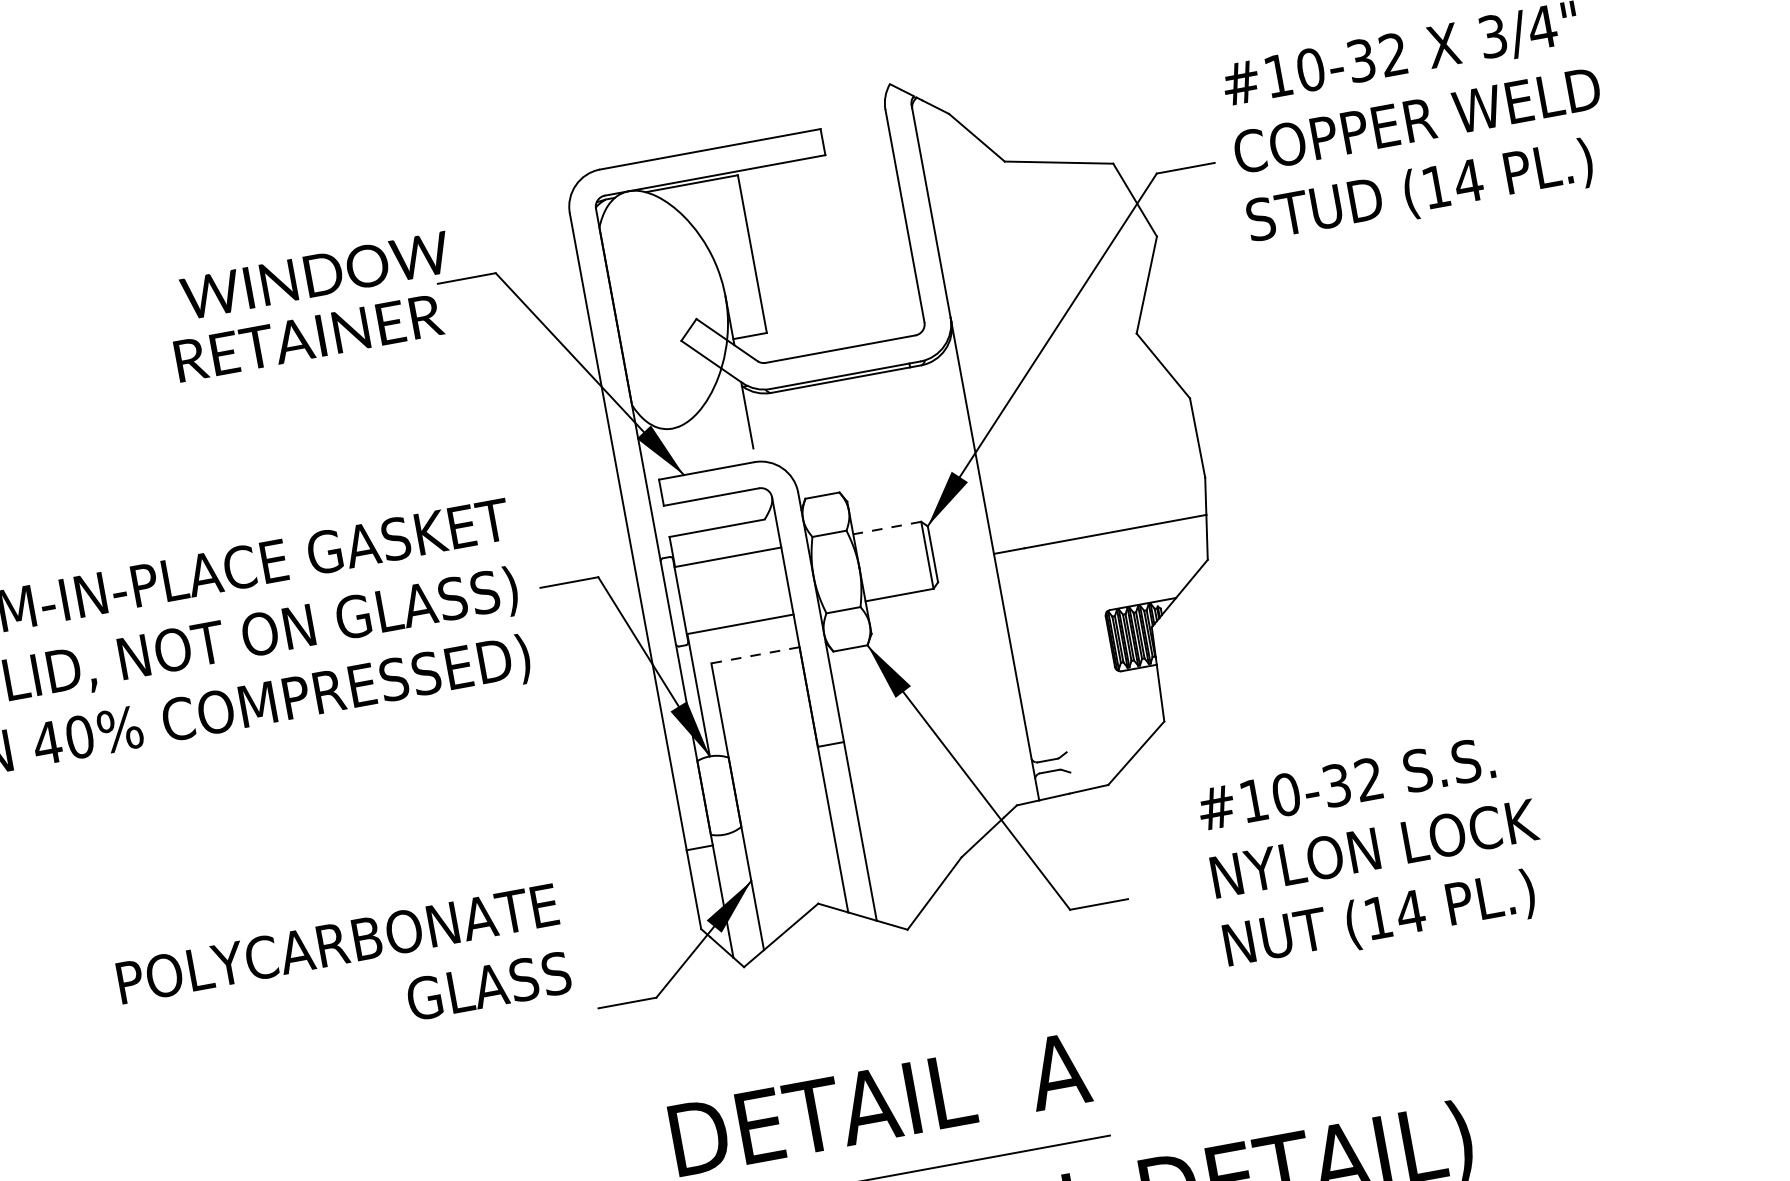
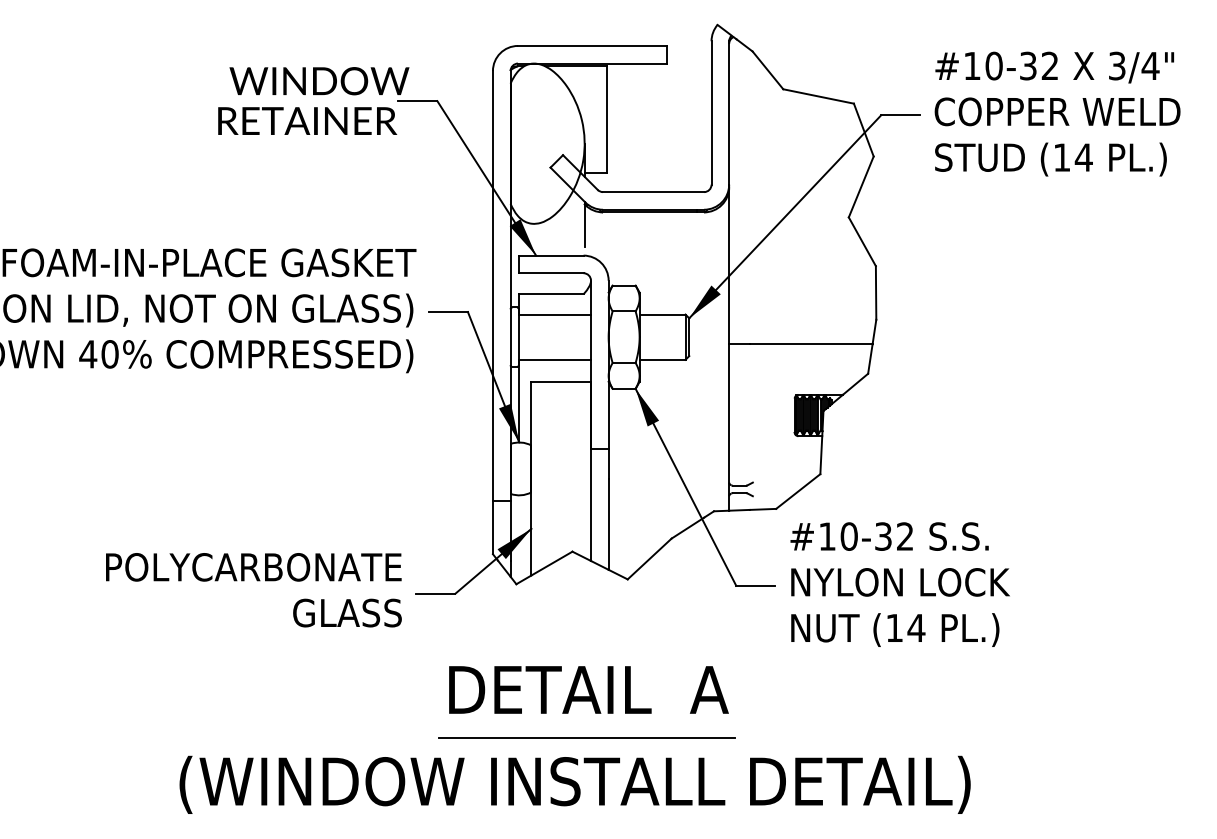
line: (887, 527) -> (662, 314), dashed -> solid
line: (755, 654) -> (561, 381), dashed -> solid
text: (1373, 851) -> (899, 584), moved
text: (343, 978) -> (253, 590), moved

